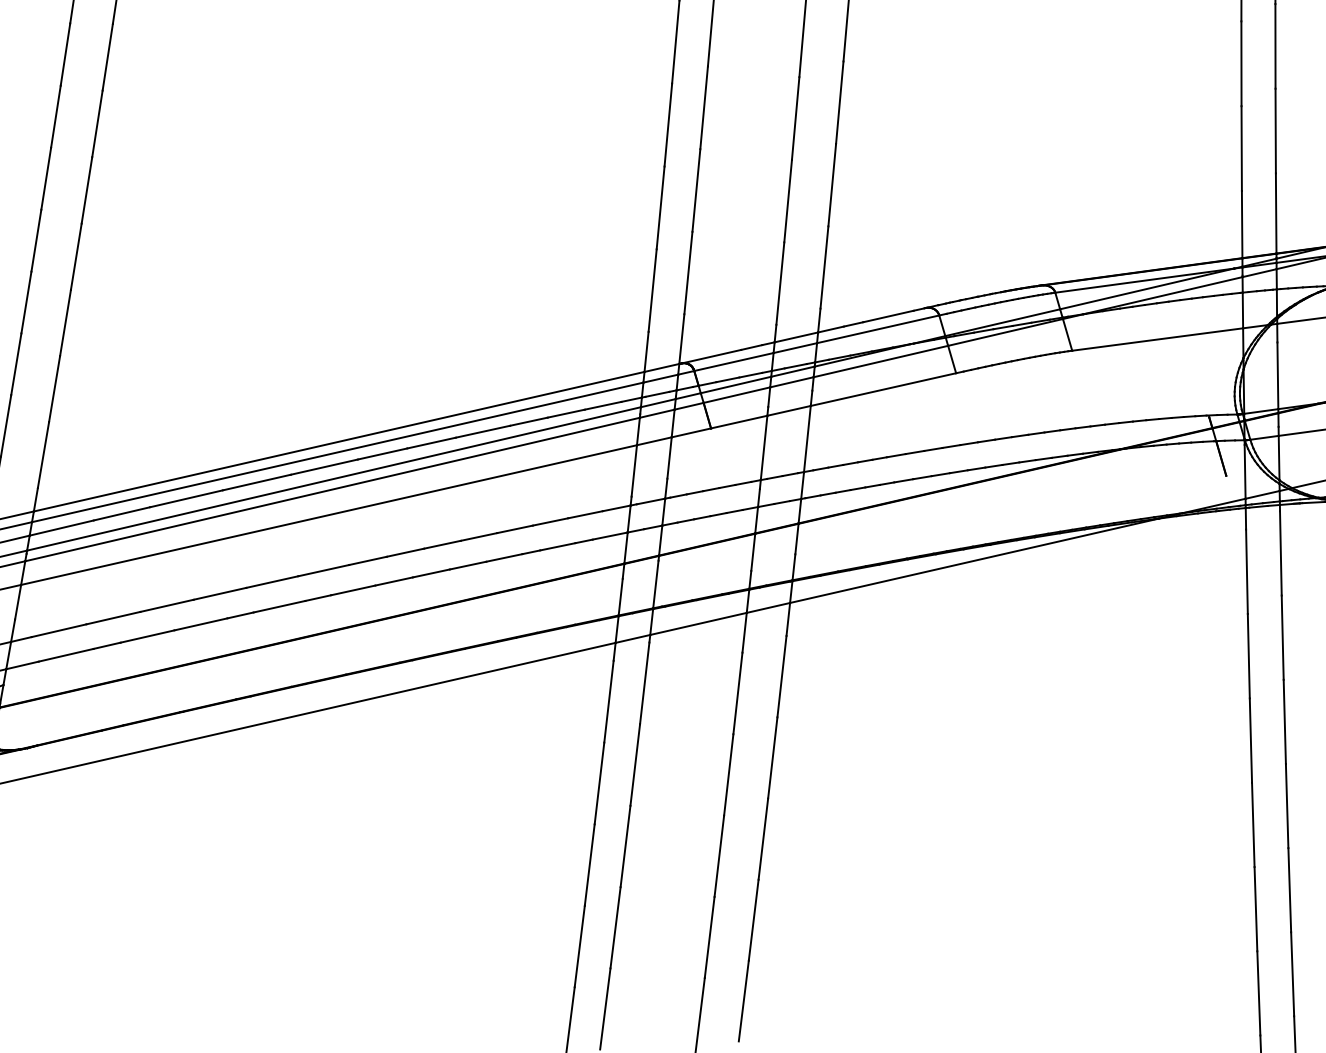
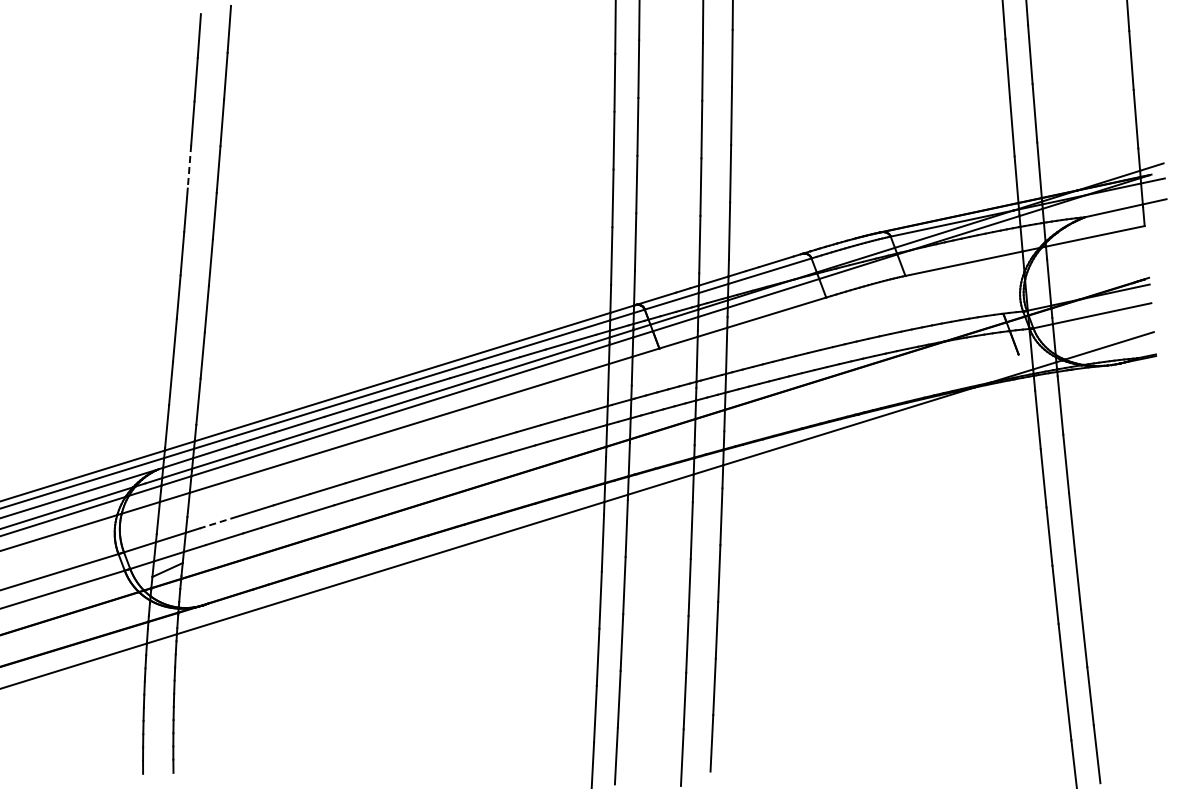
line: (55, 116) -> (189, 166), solid -> dashed
line: (59, 630) -> (218, 522), solid -> dashed

